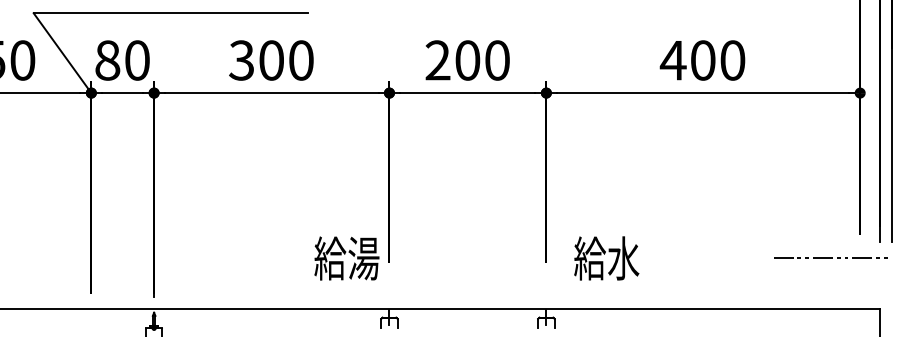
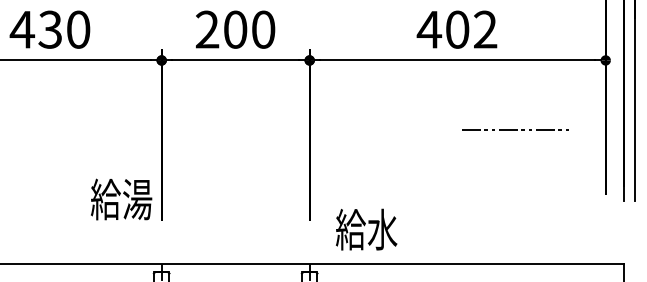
text: (255, 60) -> (35, 29), 300 -> 430
text: (732, 60) -> (485, 29), 400 -> 402
line: (830, 257) -> (515, 129), moved
text: (346, 258) -> (121, 199), moved
text: (606, 258) -> (366, 229), moved

